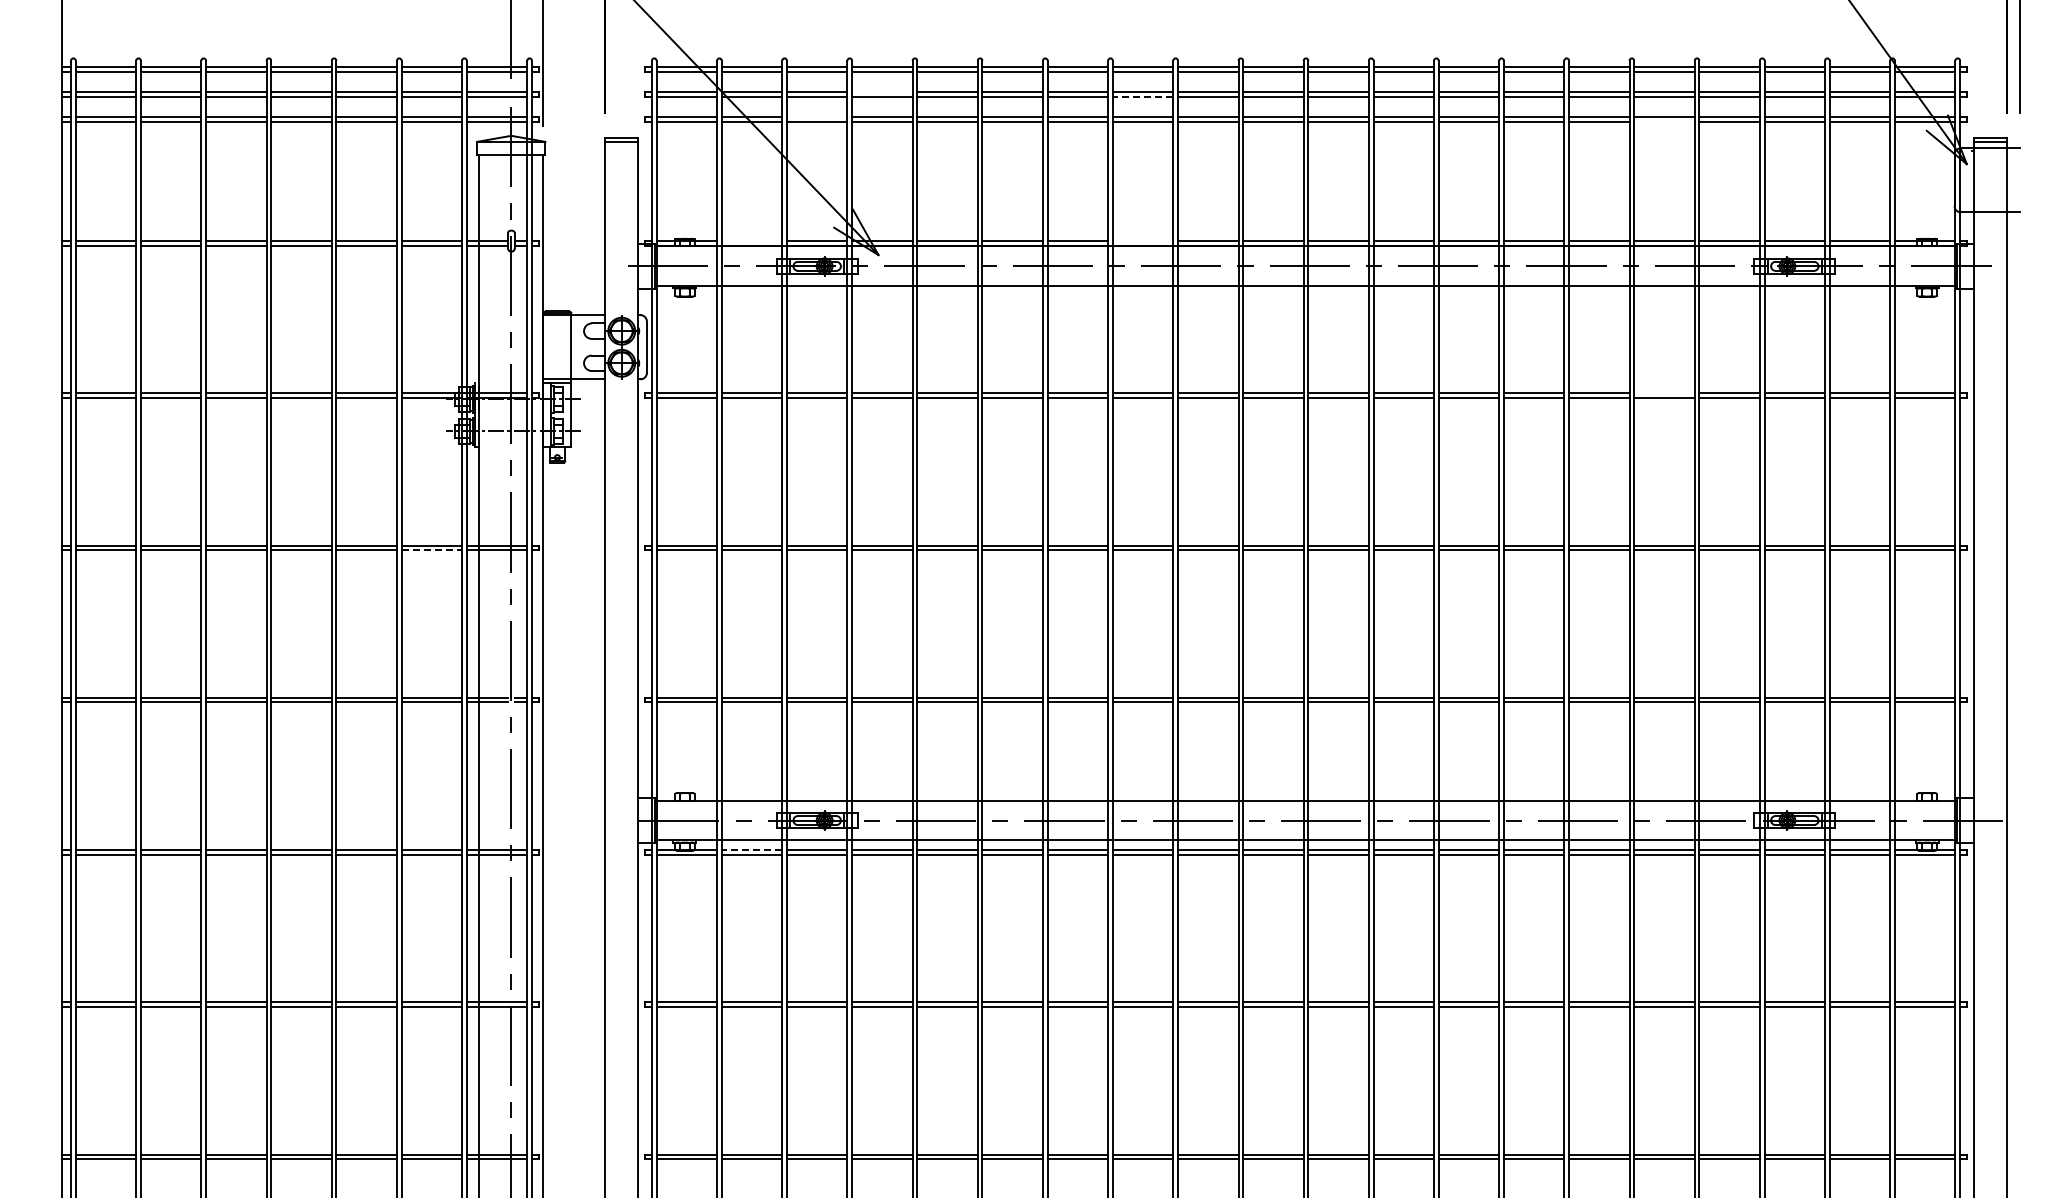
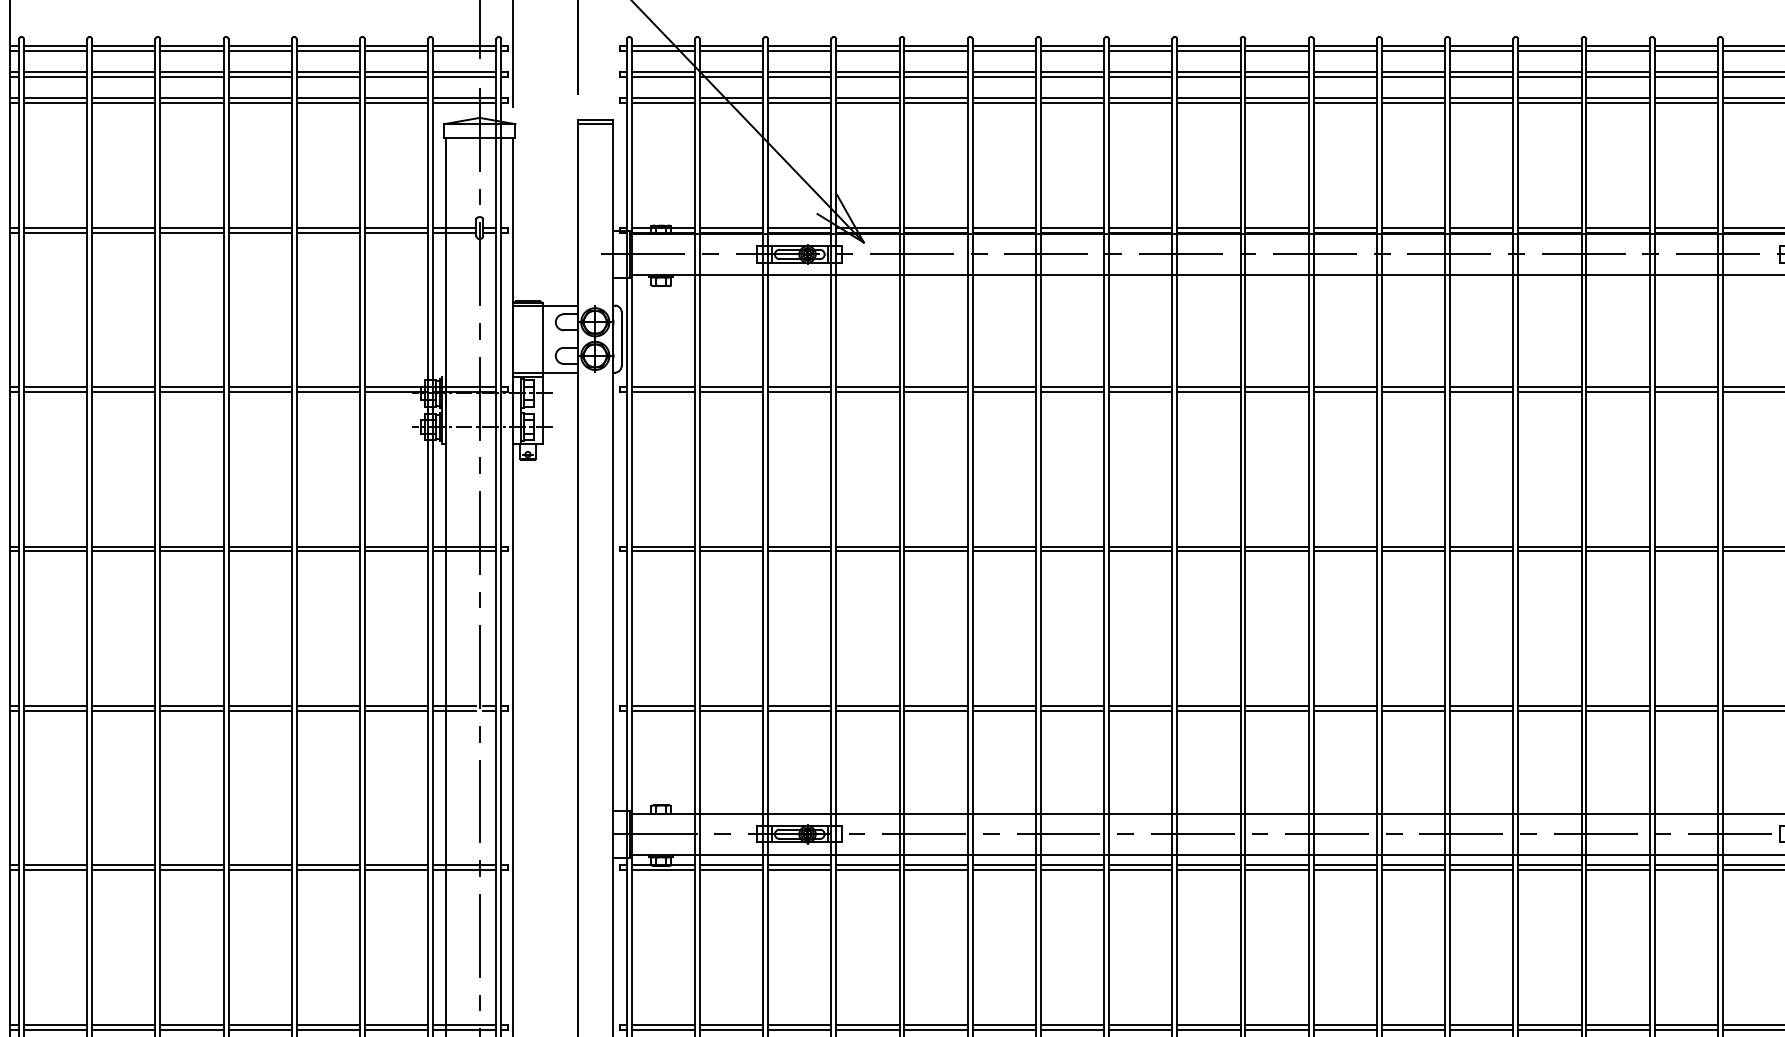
line: (882, 92) -> (868, 72), added
line: (1142, 96) -> (1140, 76), dashed -> solid
line: (816, 117) -> (799, 98), added
line: (1664, 121) -> (1686, 102), added
line: (751, 240) -> (731, 227), added
line: (1142, 240) -> (1140, 227), added
line: (1664, 393) -> (1686, 387), added
line: (432, 550) -> (397, 551), dashed -> solid
line: (751, 850) -> (731, 865), dashed -> solid

